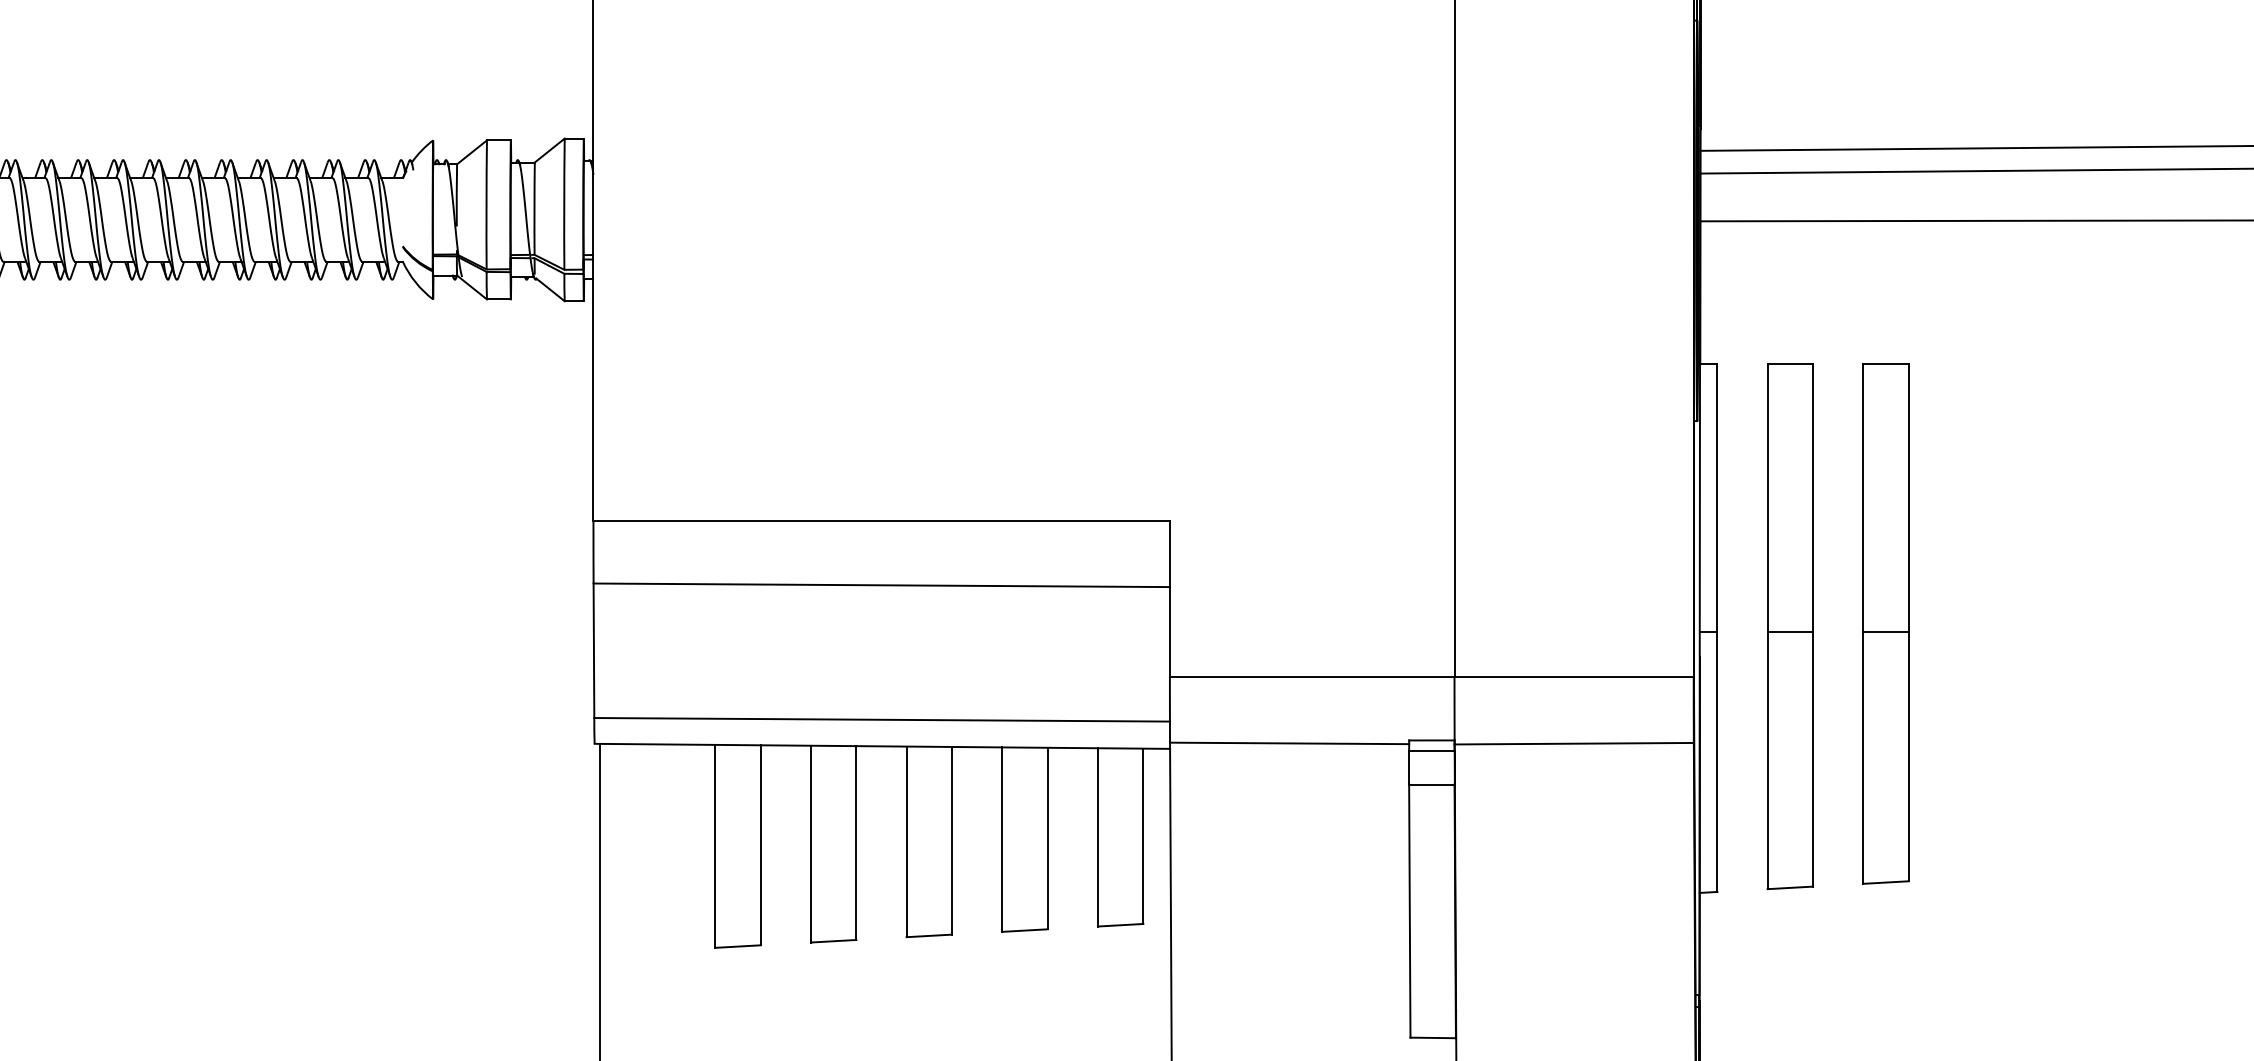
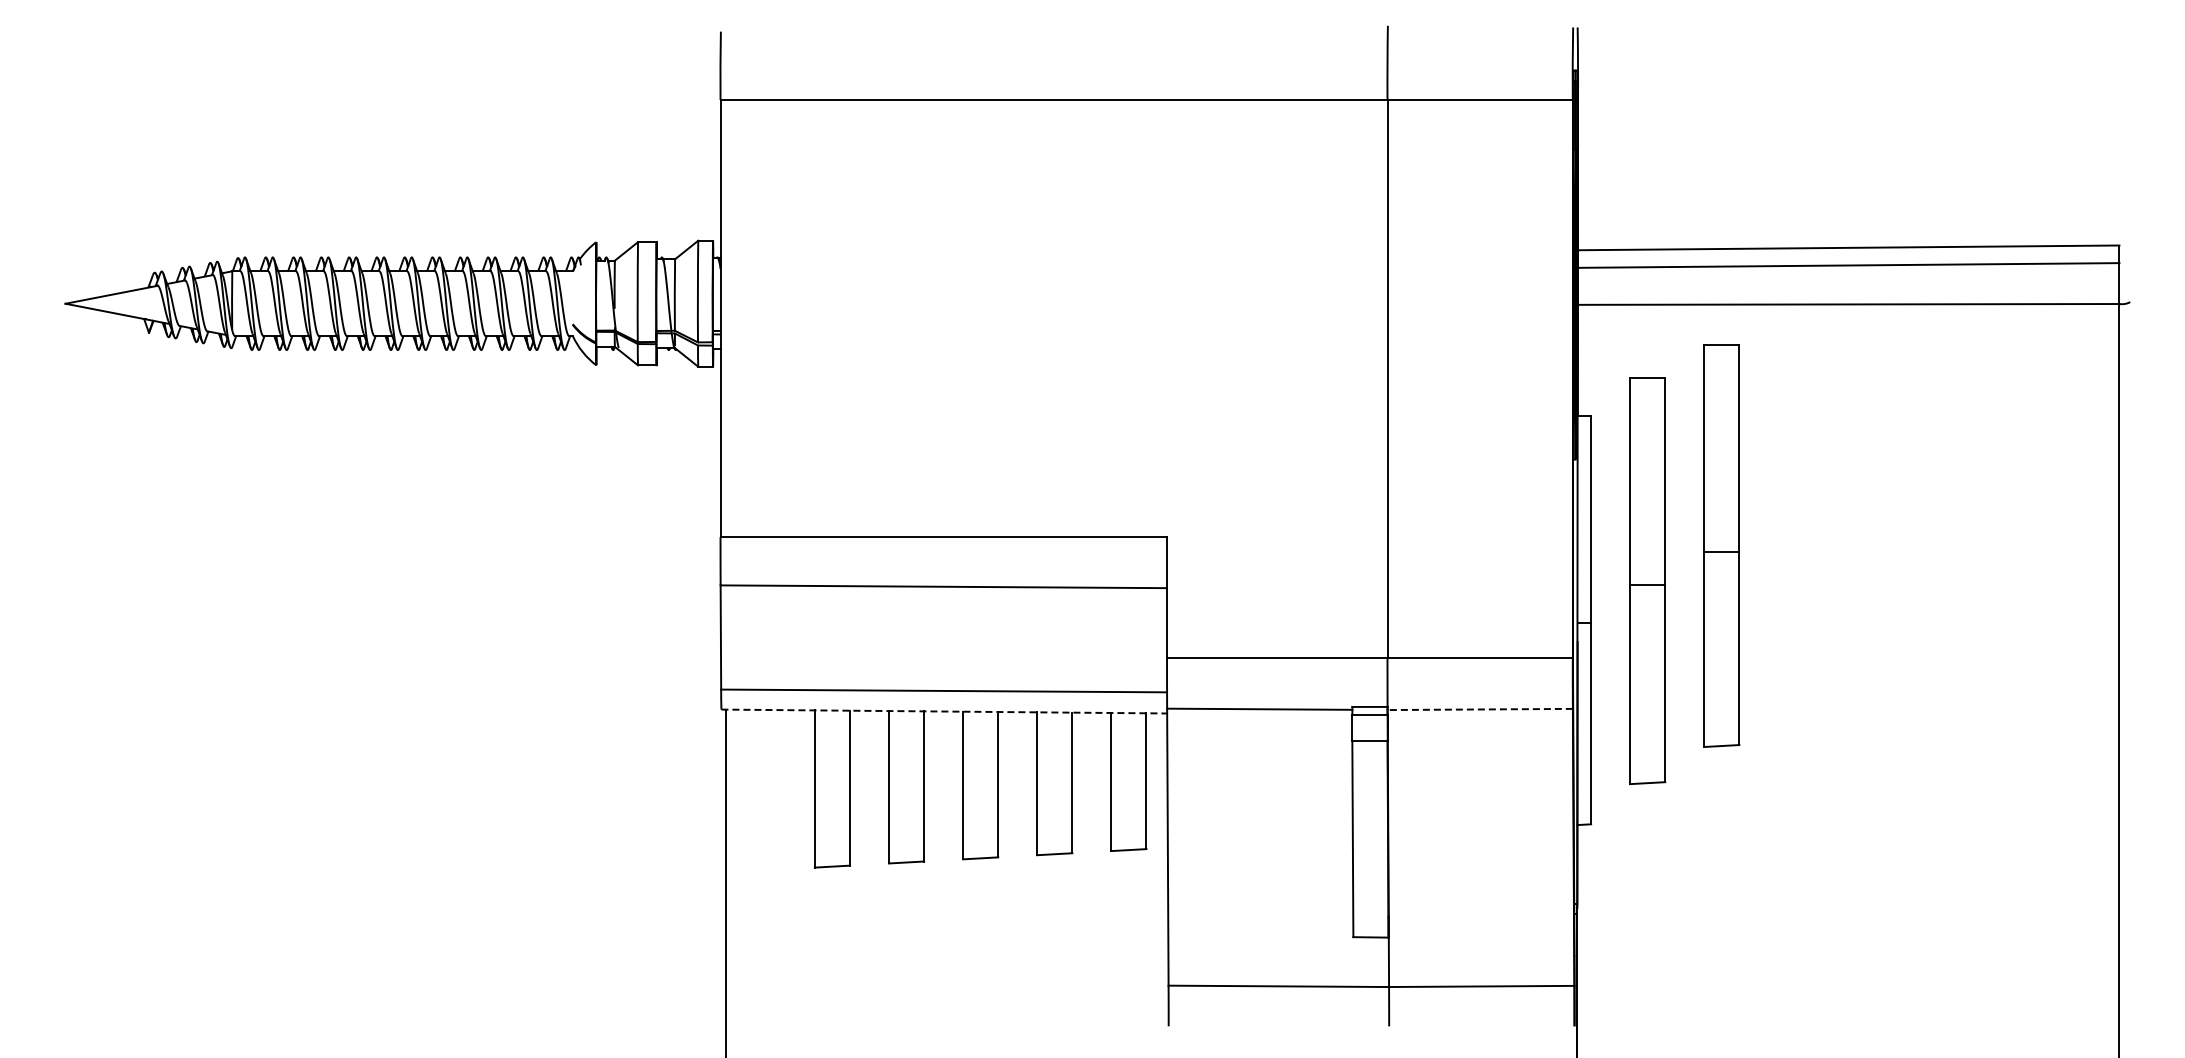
part: (1885, 623) -> (1721, 545), moved
part: (1790, 626) -> (1647, 580), moved
line: (1574, 743) -> (1480, 709), solid -> dashed
line: (882, 746) -> (944, 711), solid -> dashed

